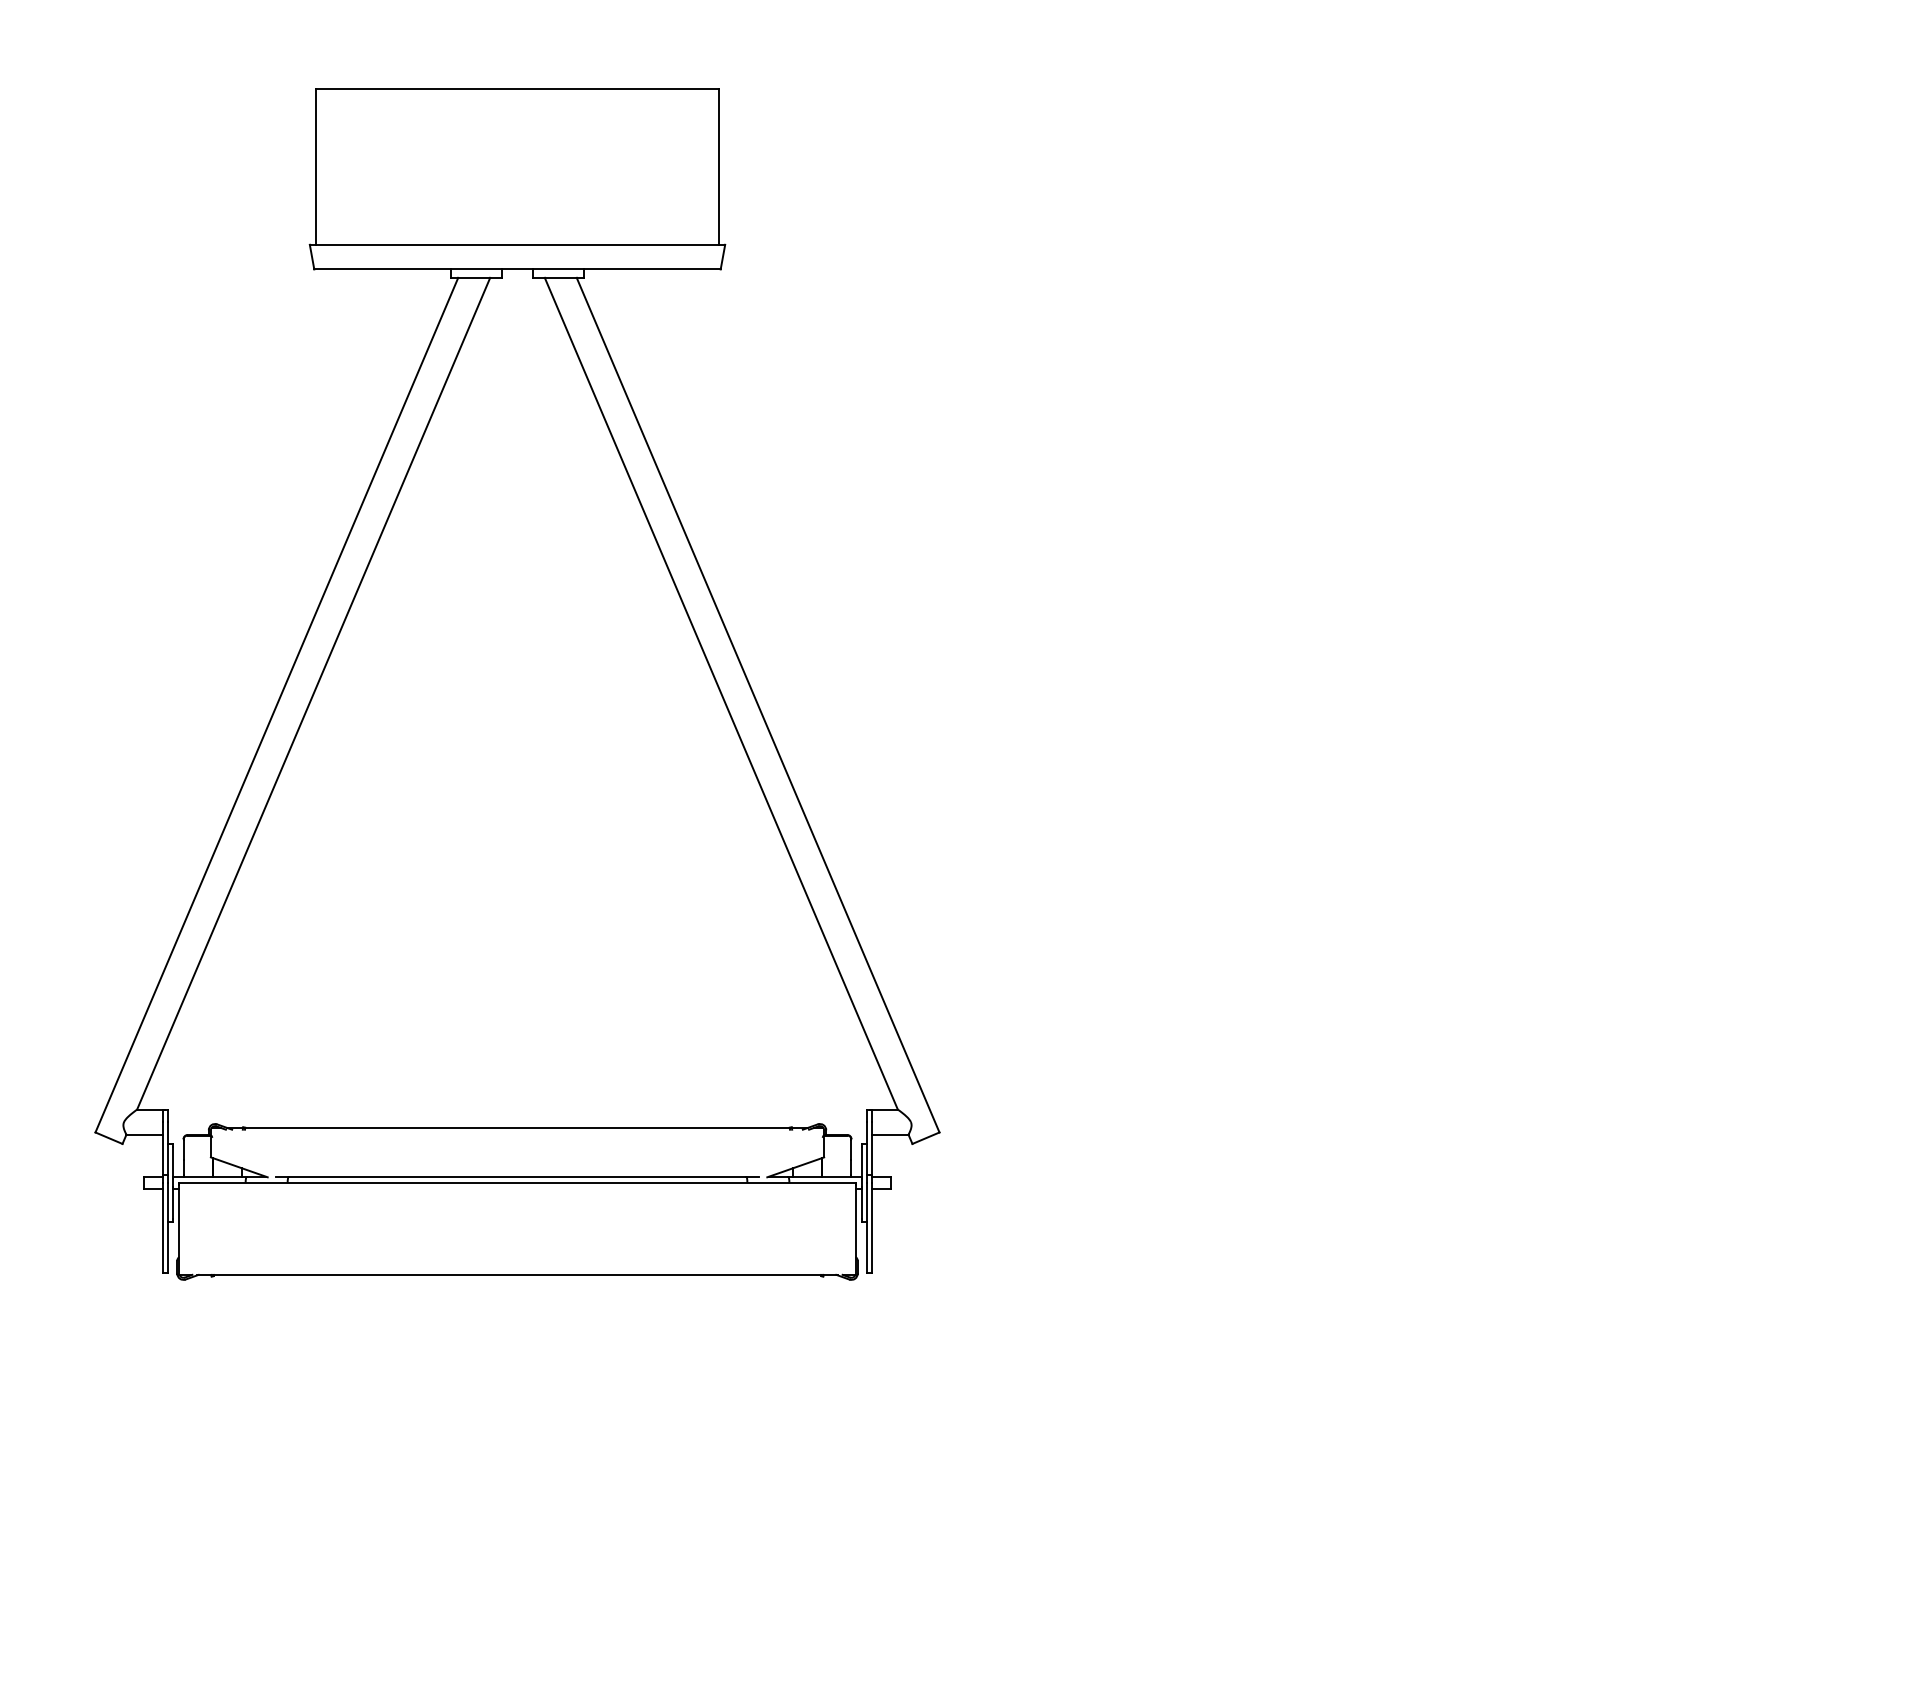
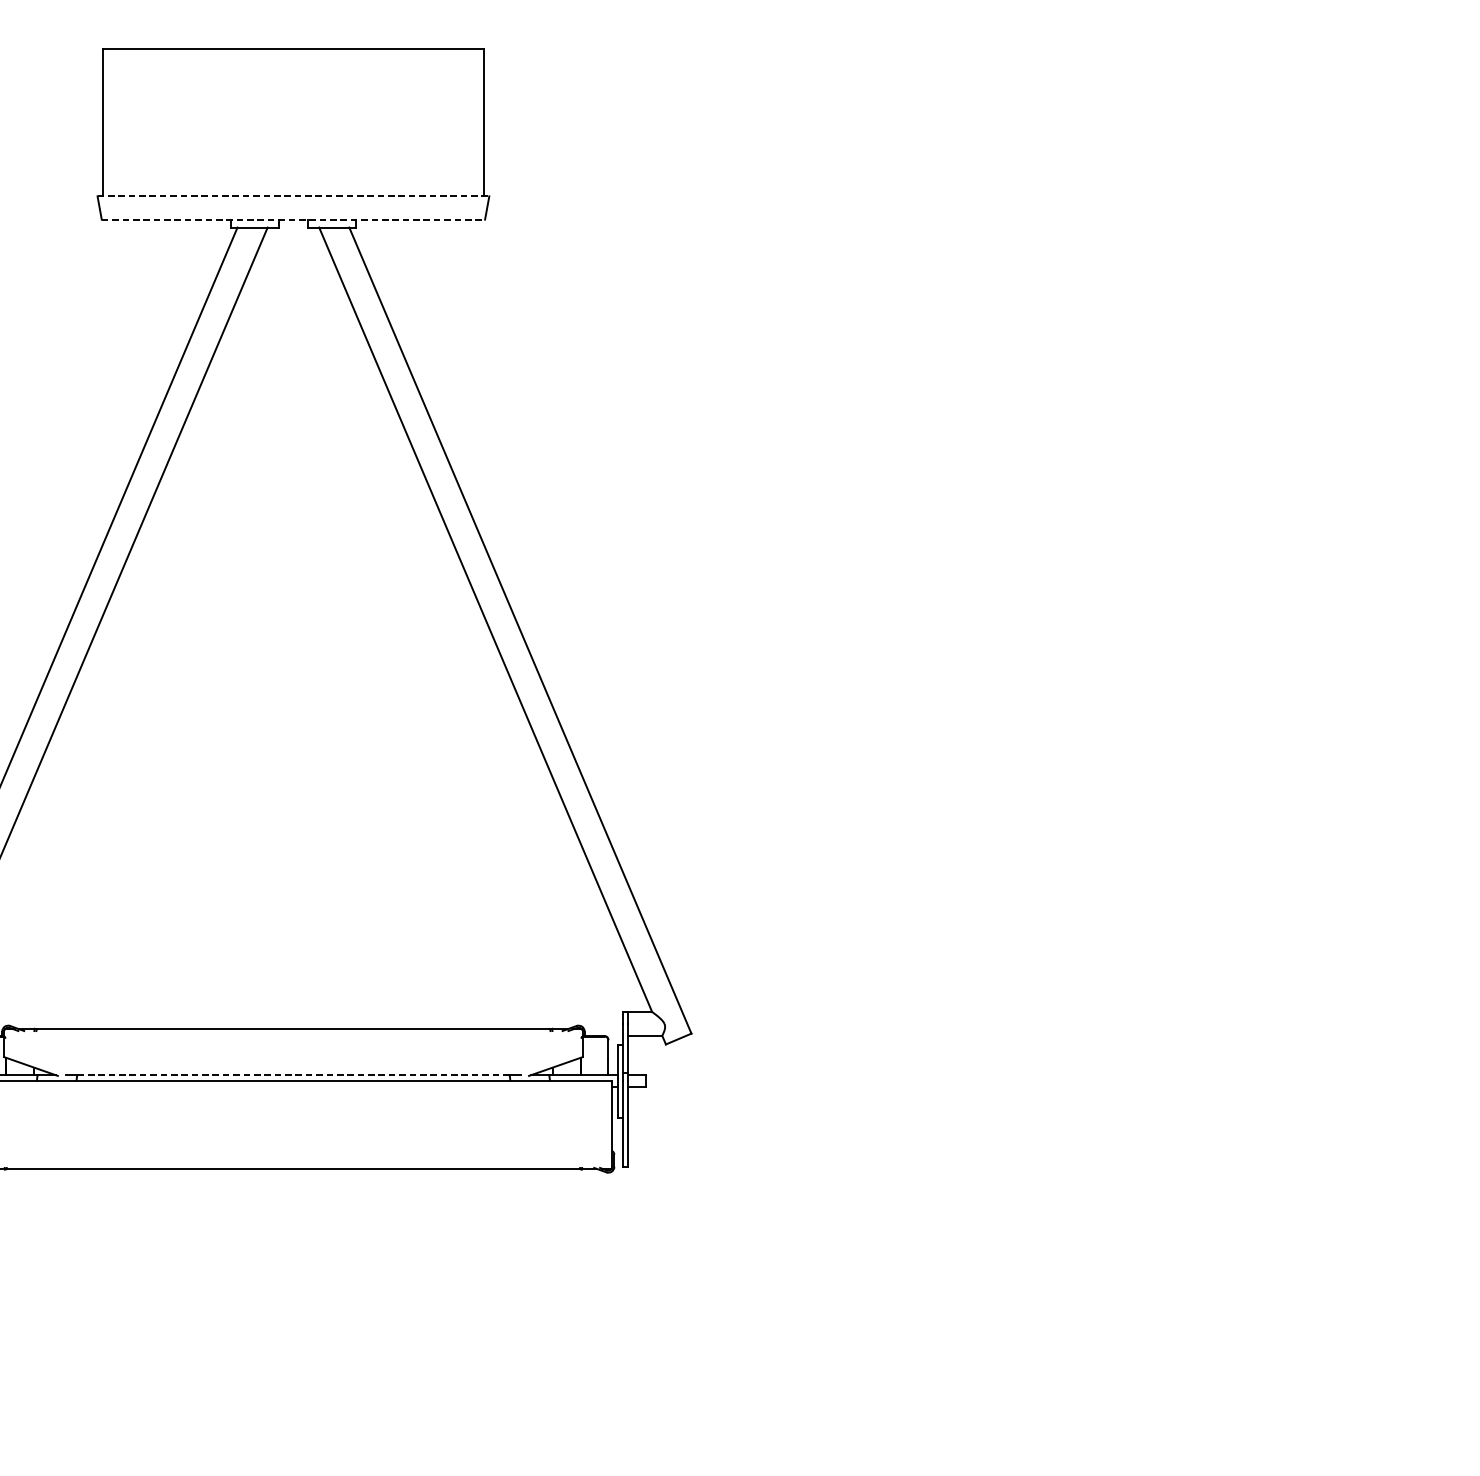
line: (517, 244) -> (293, 196), solid -> dashed
line: (518, 269) -> (294, 219), solid -> dashed
line: (517, 1176) -> (293, 1075), solid -> dashed

